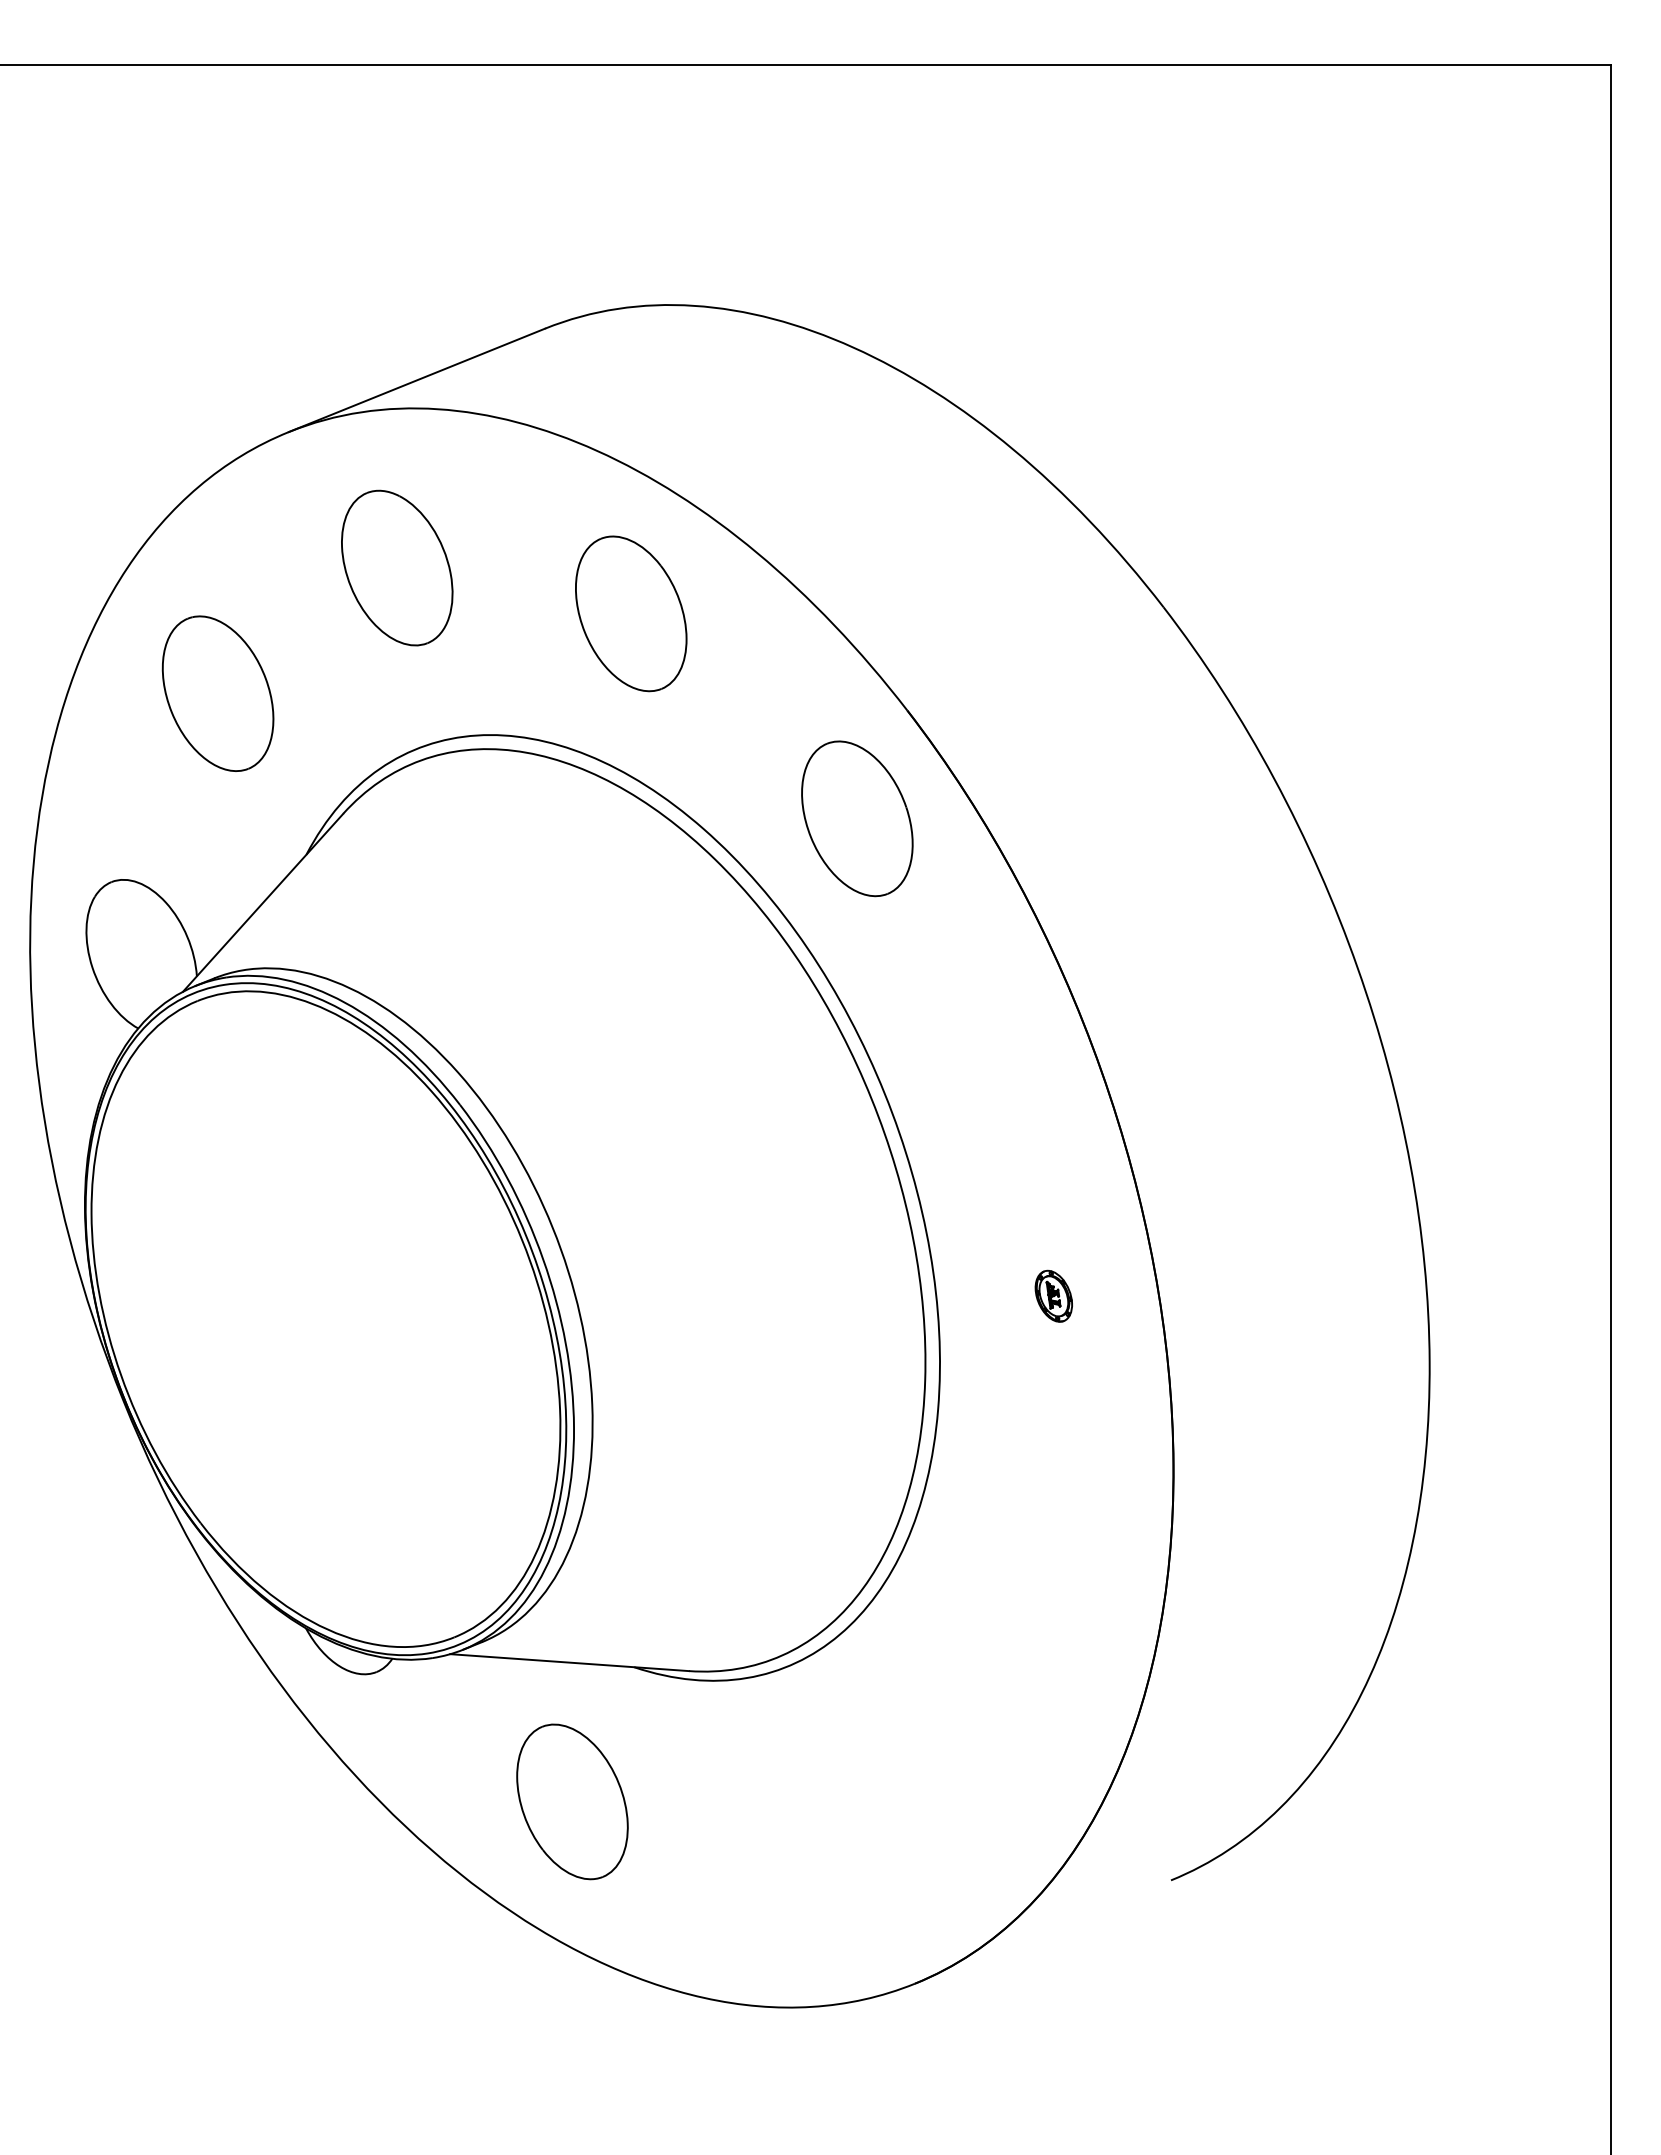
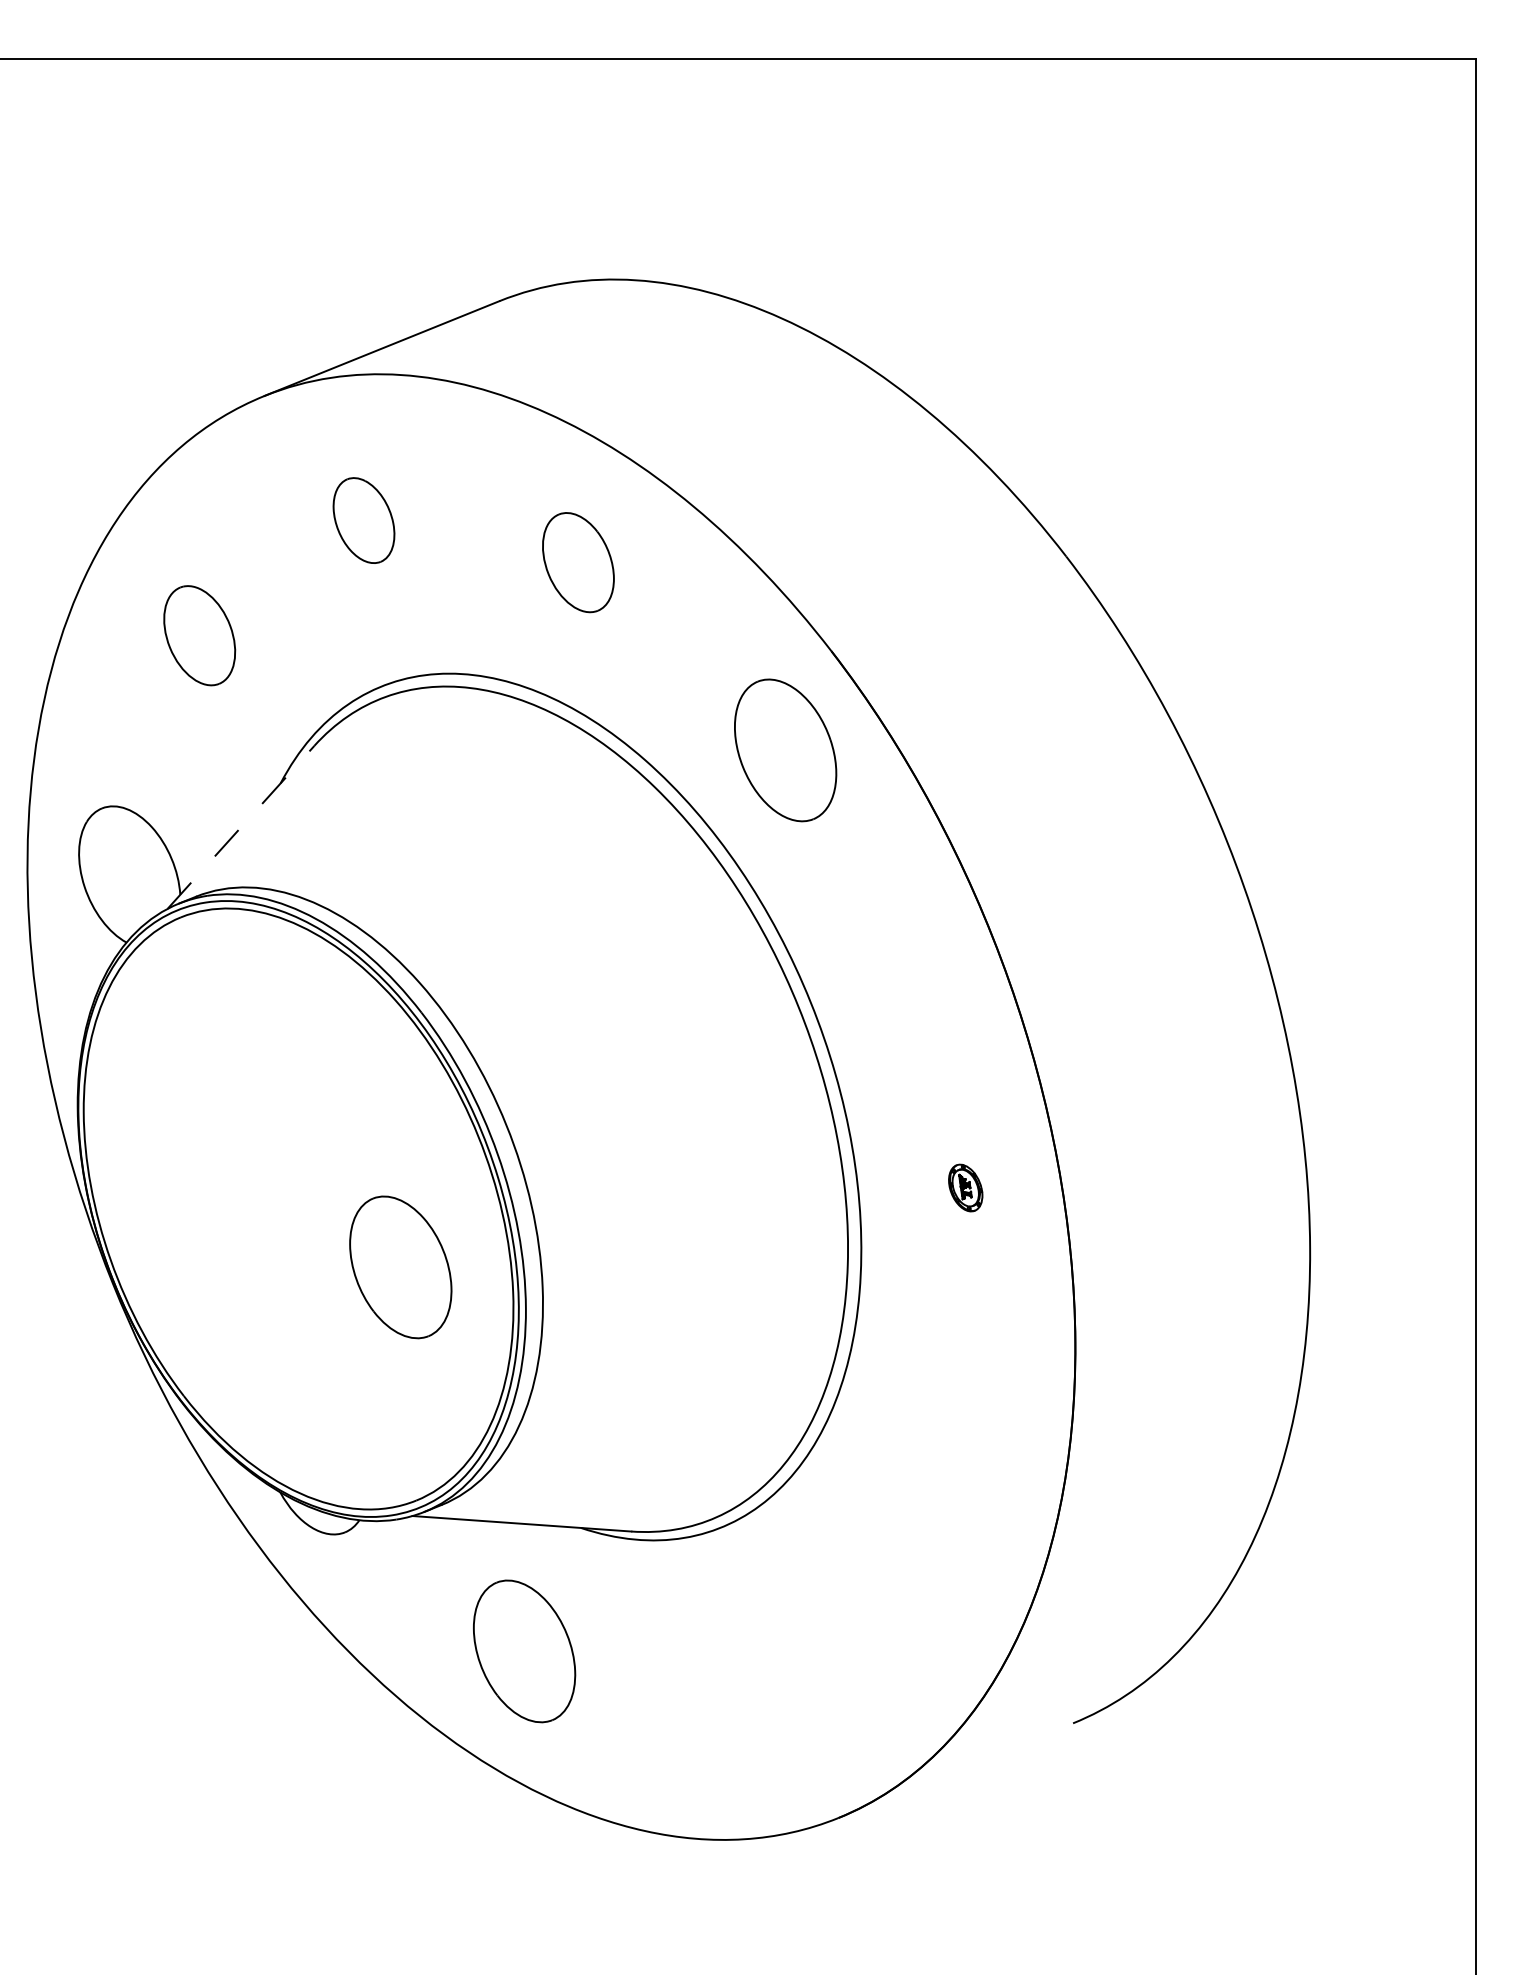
part: (397, 567) -> (364, 520), size x0.6
part: (631, 613) -> (578, 562), size x0.7
part: (217, 693) -> (199, 635), size x0.7
line: (263, 902) -> (241, 827), solid -> dashed
part: (437, 1382) -> (400, 1267), added

